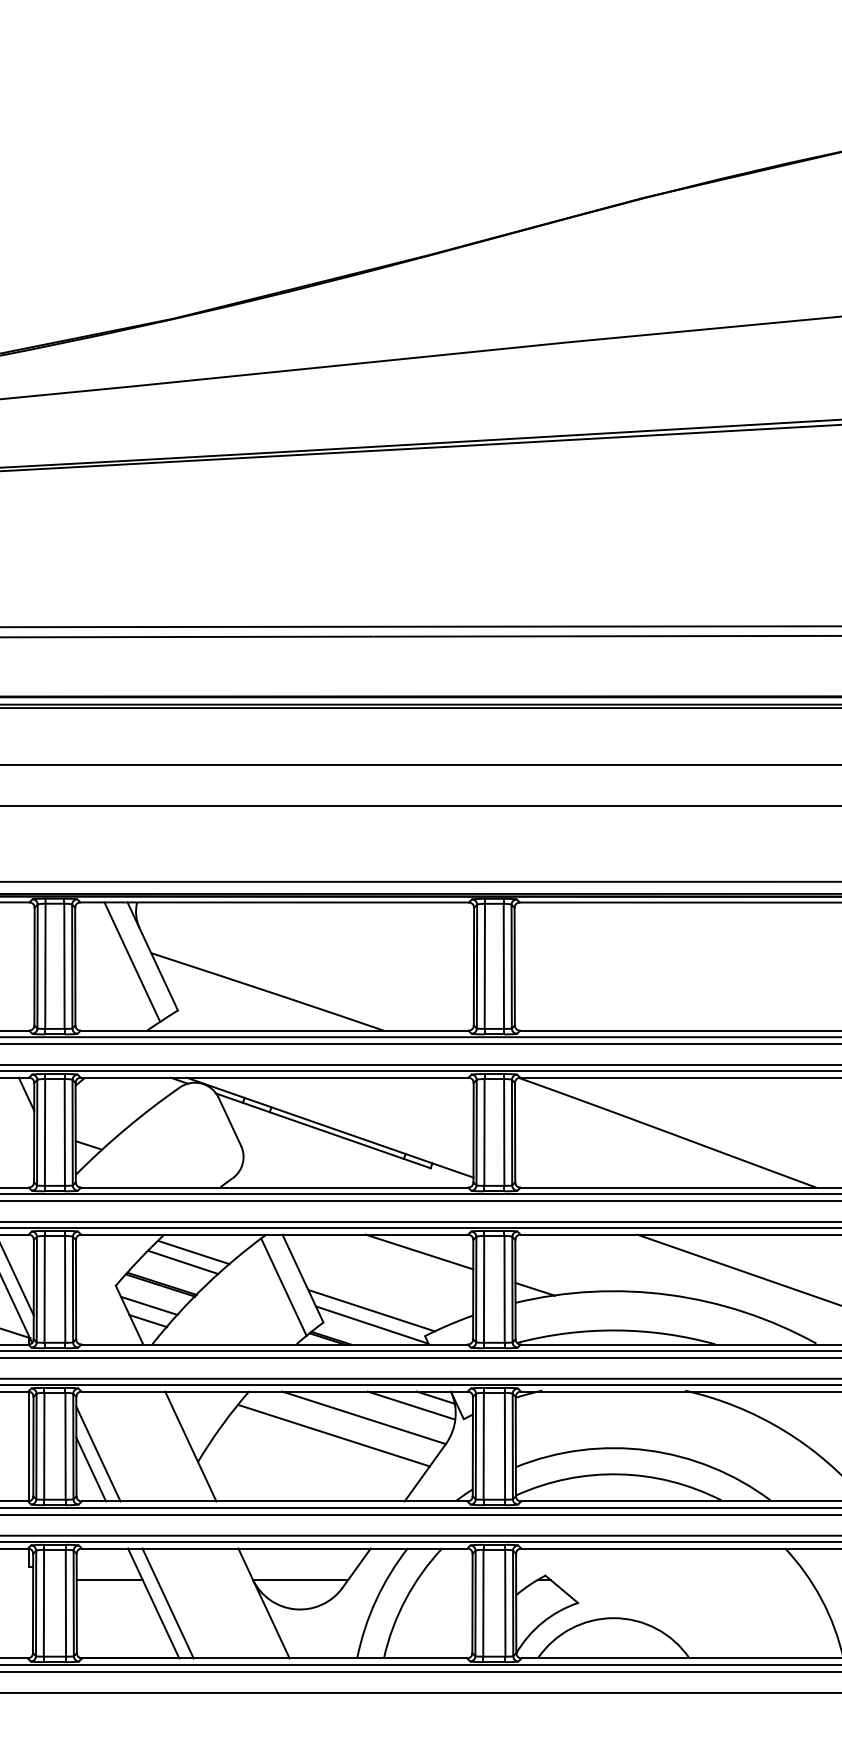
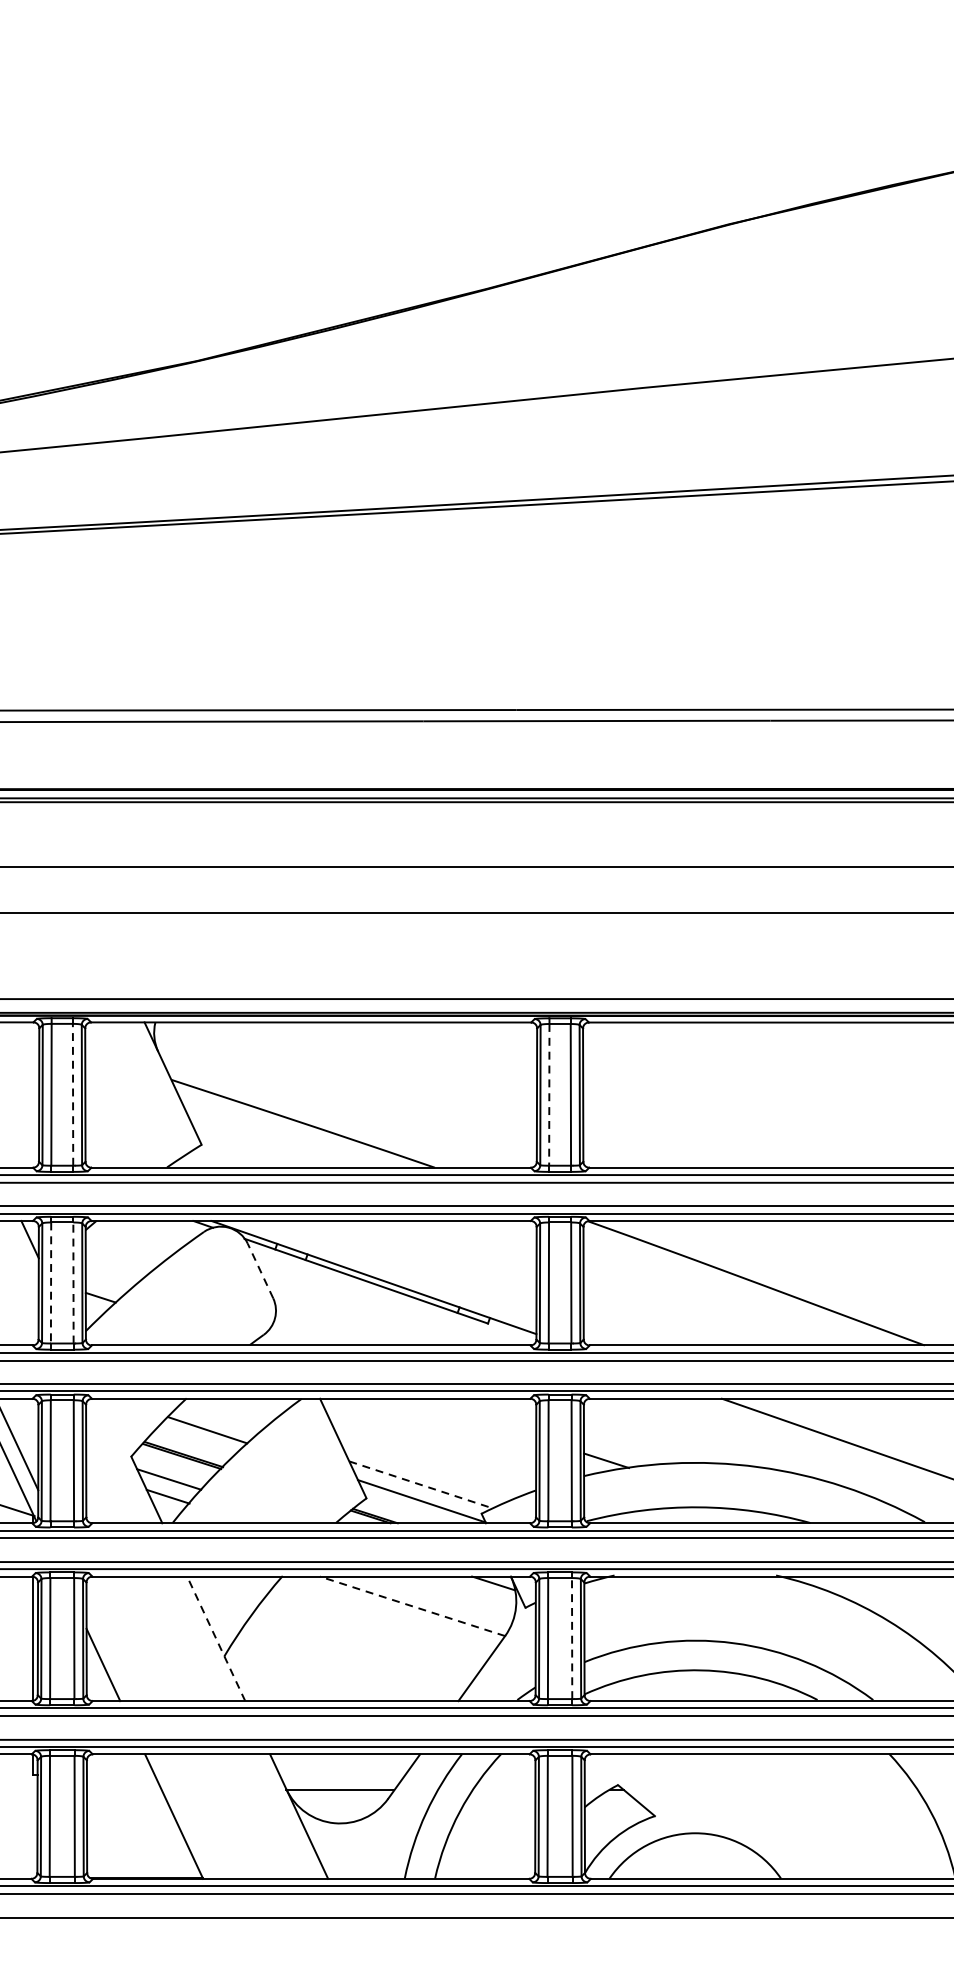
line: (132, 961) -> (150, 1089), removed
line: (64, 966) -> (73, 1094), solid -> dashed
line: (484, 966) -> (548, 1094), solid -> dashed
line: (229, 1121) -> (260, 1270), solid -> dashed
line: (64, 1131) -> (73, 1281), solid -> dashed
line: (45, 1132) -> (51, 1283), solid -> dashed
line: (419, 1251) -> (475, 1417), removed
line: (193, 1252) -> (219, 1419), removed
line: (283, 1286) -> (321, 1457), removed
line: (373, 1311) -> (423, 1485), solid -> dashed
line: (410, 1405) -> (465, 1592), removed
line: (364, 1417) -> (412, 1605), solid -> dashed
line: (333, 1435) -> (377, 1626), removed
line: (504, 1445) -> (571, 1637), solid -> dashed
line: (190, 1446) -> (215, 1638), solid -> dashed
line: (98, 1453) -> (111, 1646), removed
line: (109, 1580) -> (124, 1790), removed
line: (167, 1603) -> (189, 1816), removed

